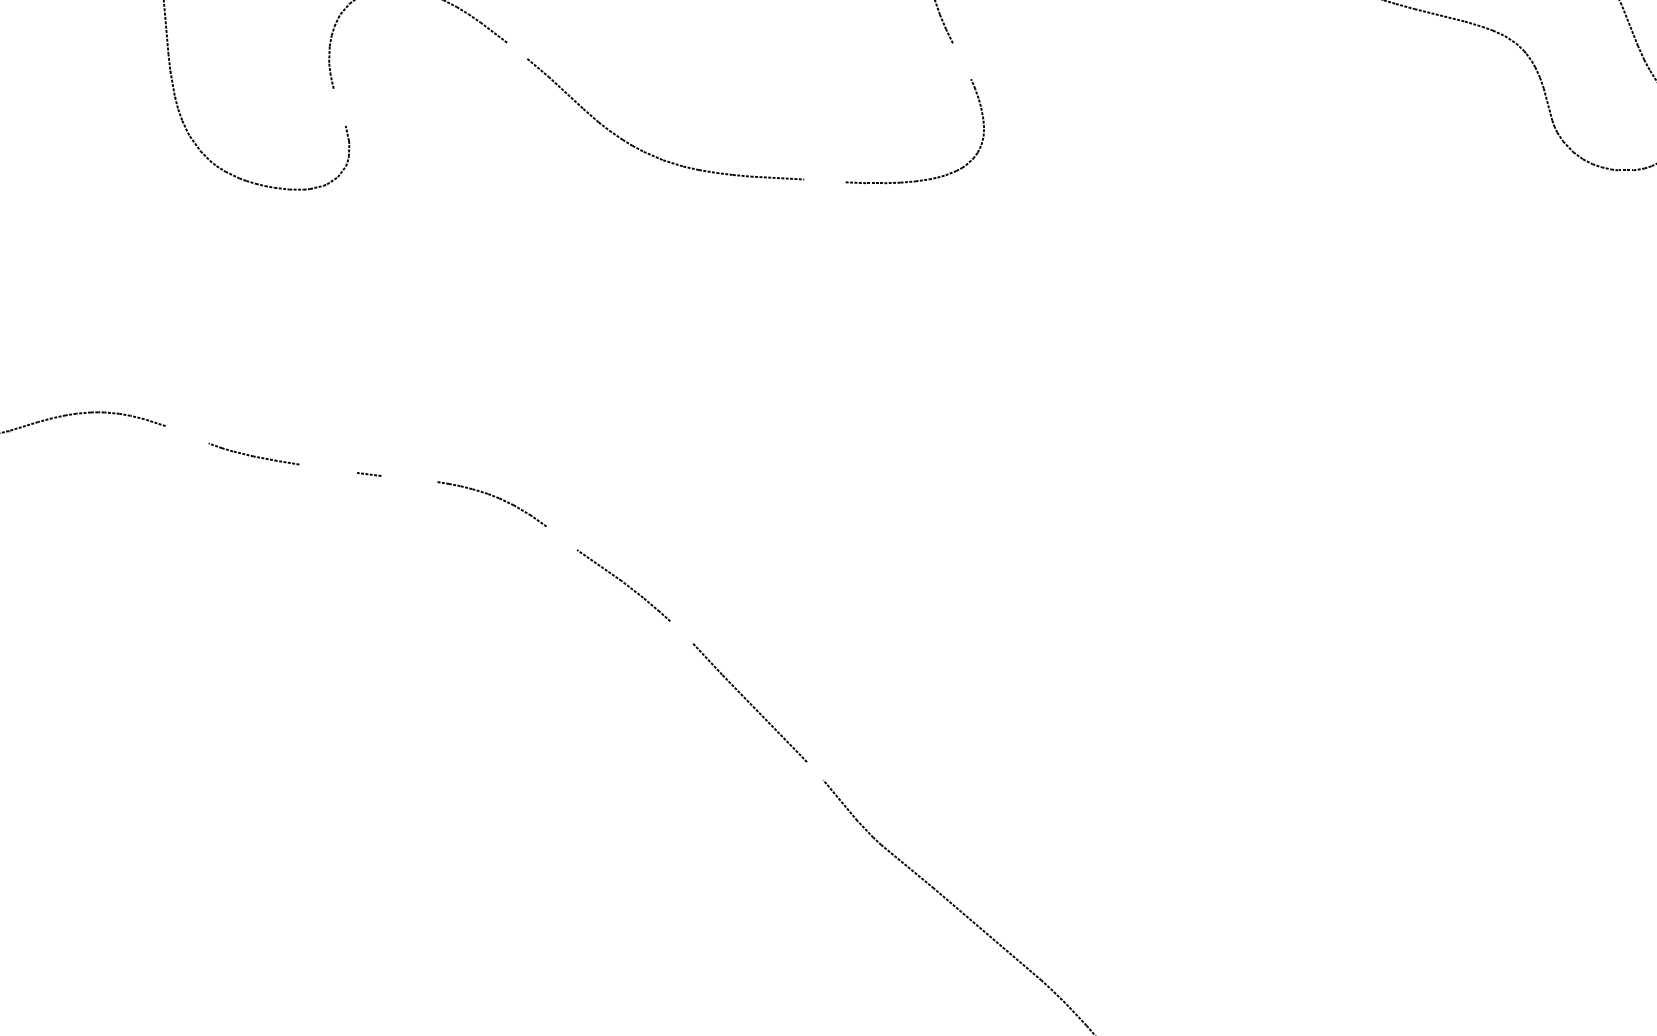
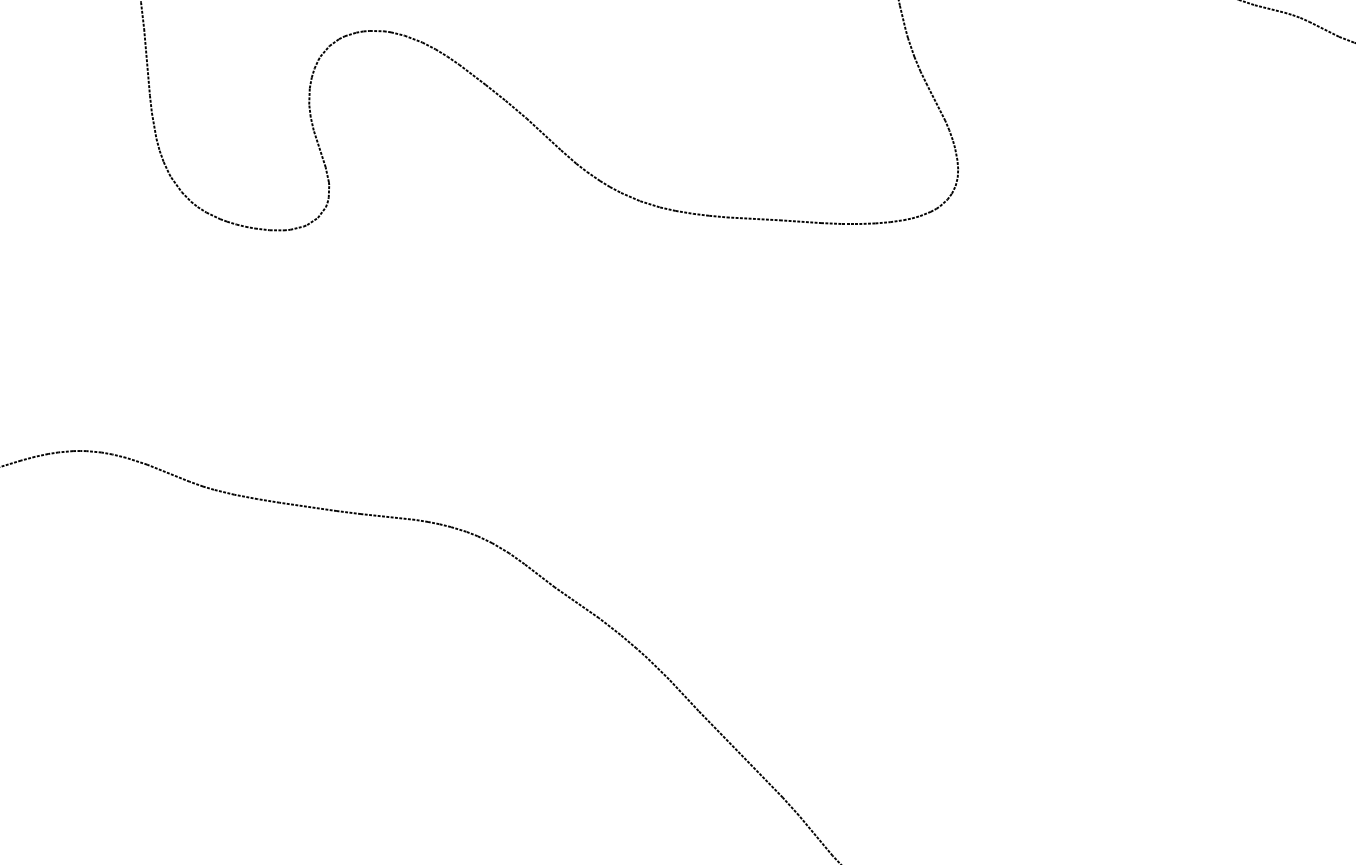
line: (517, 50) -> (495, 92), added
line: (961, 61) -> (935, 103), added
line: (339, 106) -> (319, 147), added
line: (824, 180) -> (800, 221), added
line: (186, 434) -> (167, 472), added
line: (328, 468) -> (308, 506), added
line: (408, 478) -> (387, 516), added
line: (561, 538) -> (539, 576), added
line: (681, 631) -> (658, 668), added
line: (815, 771) -> (791, 806), added

